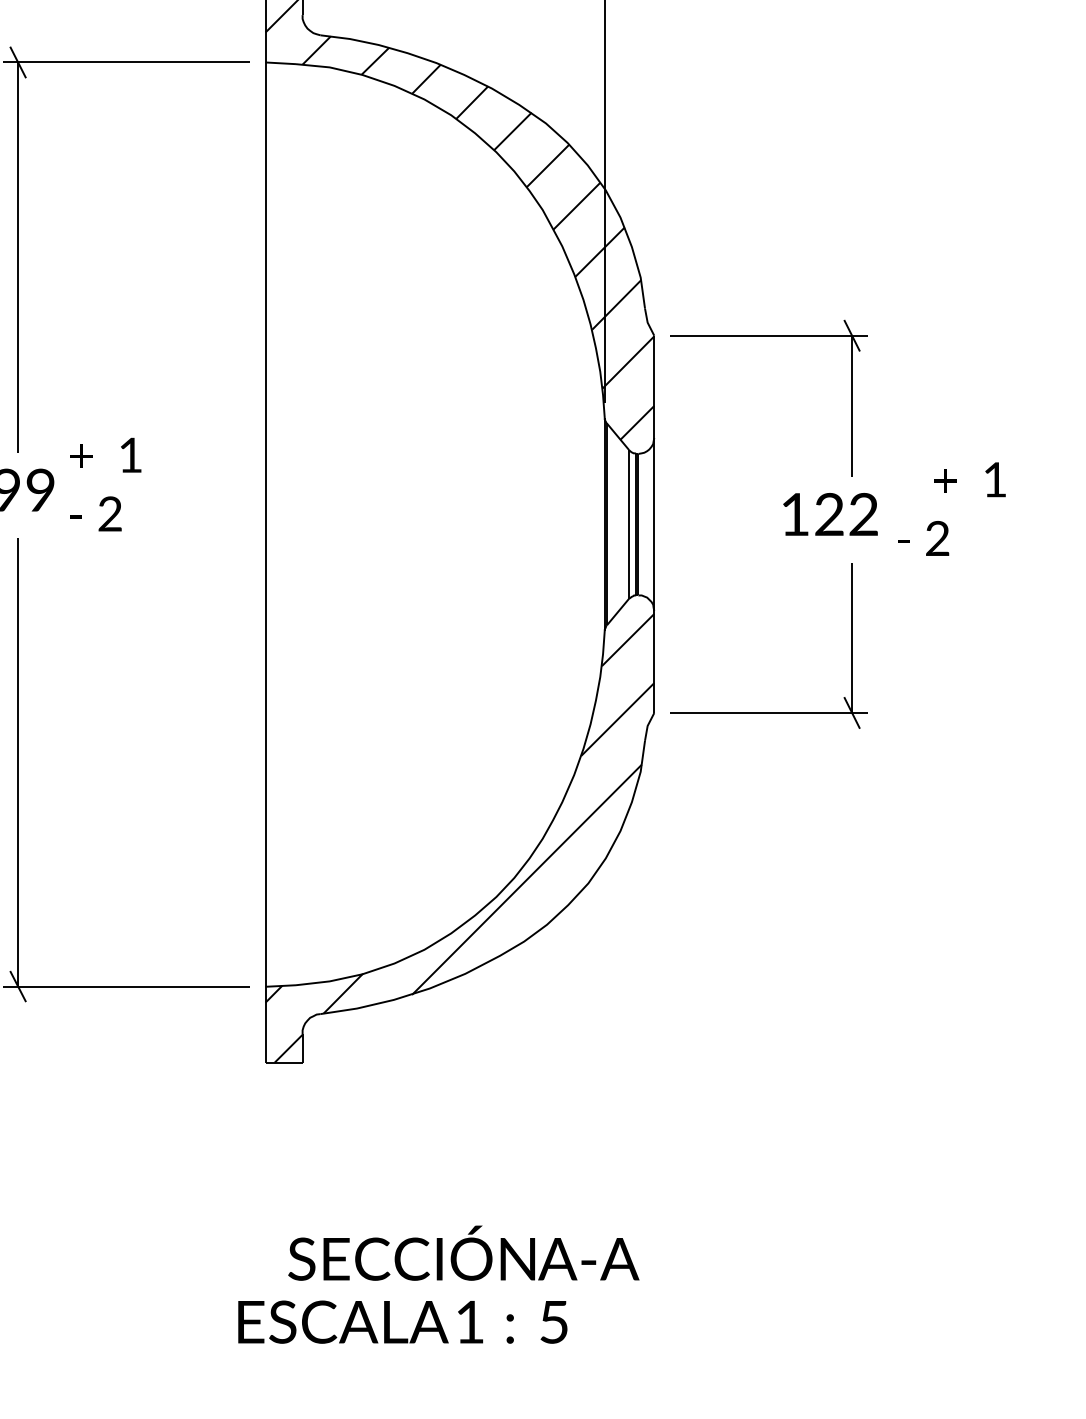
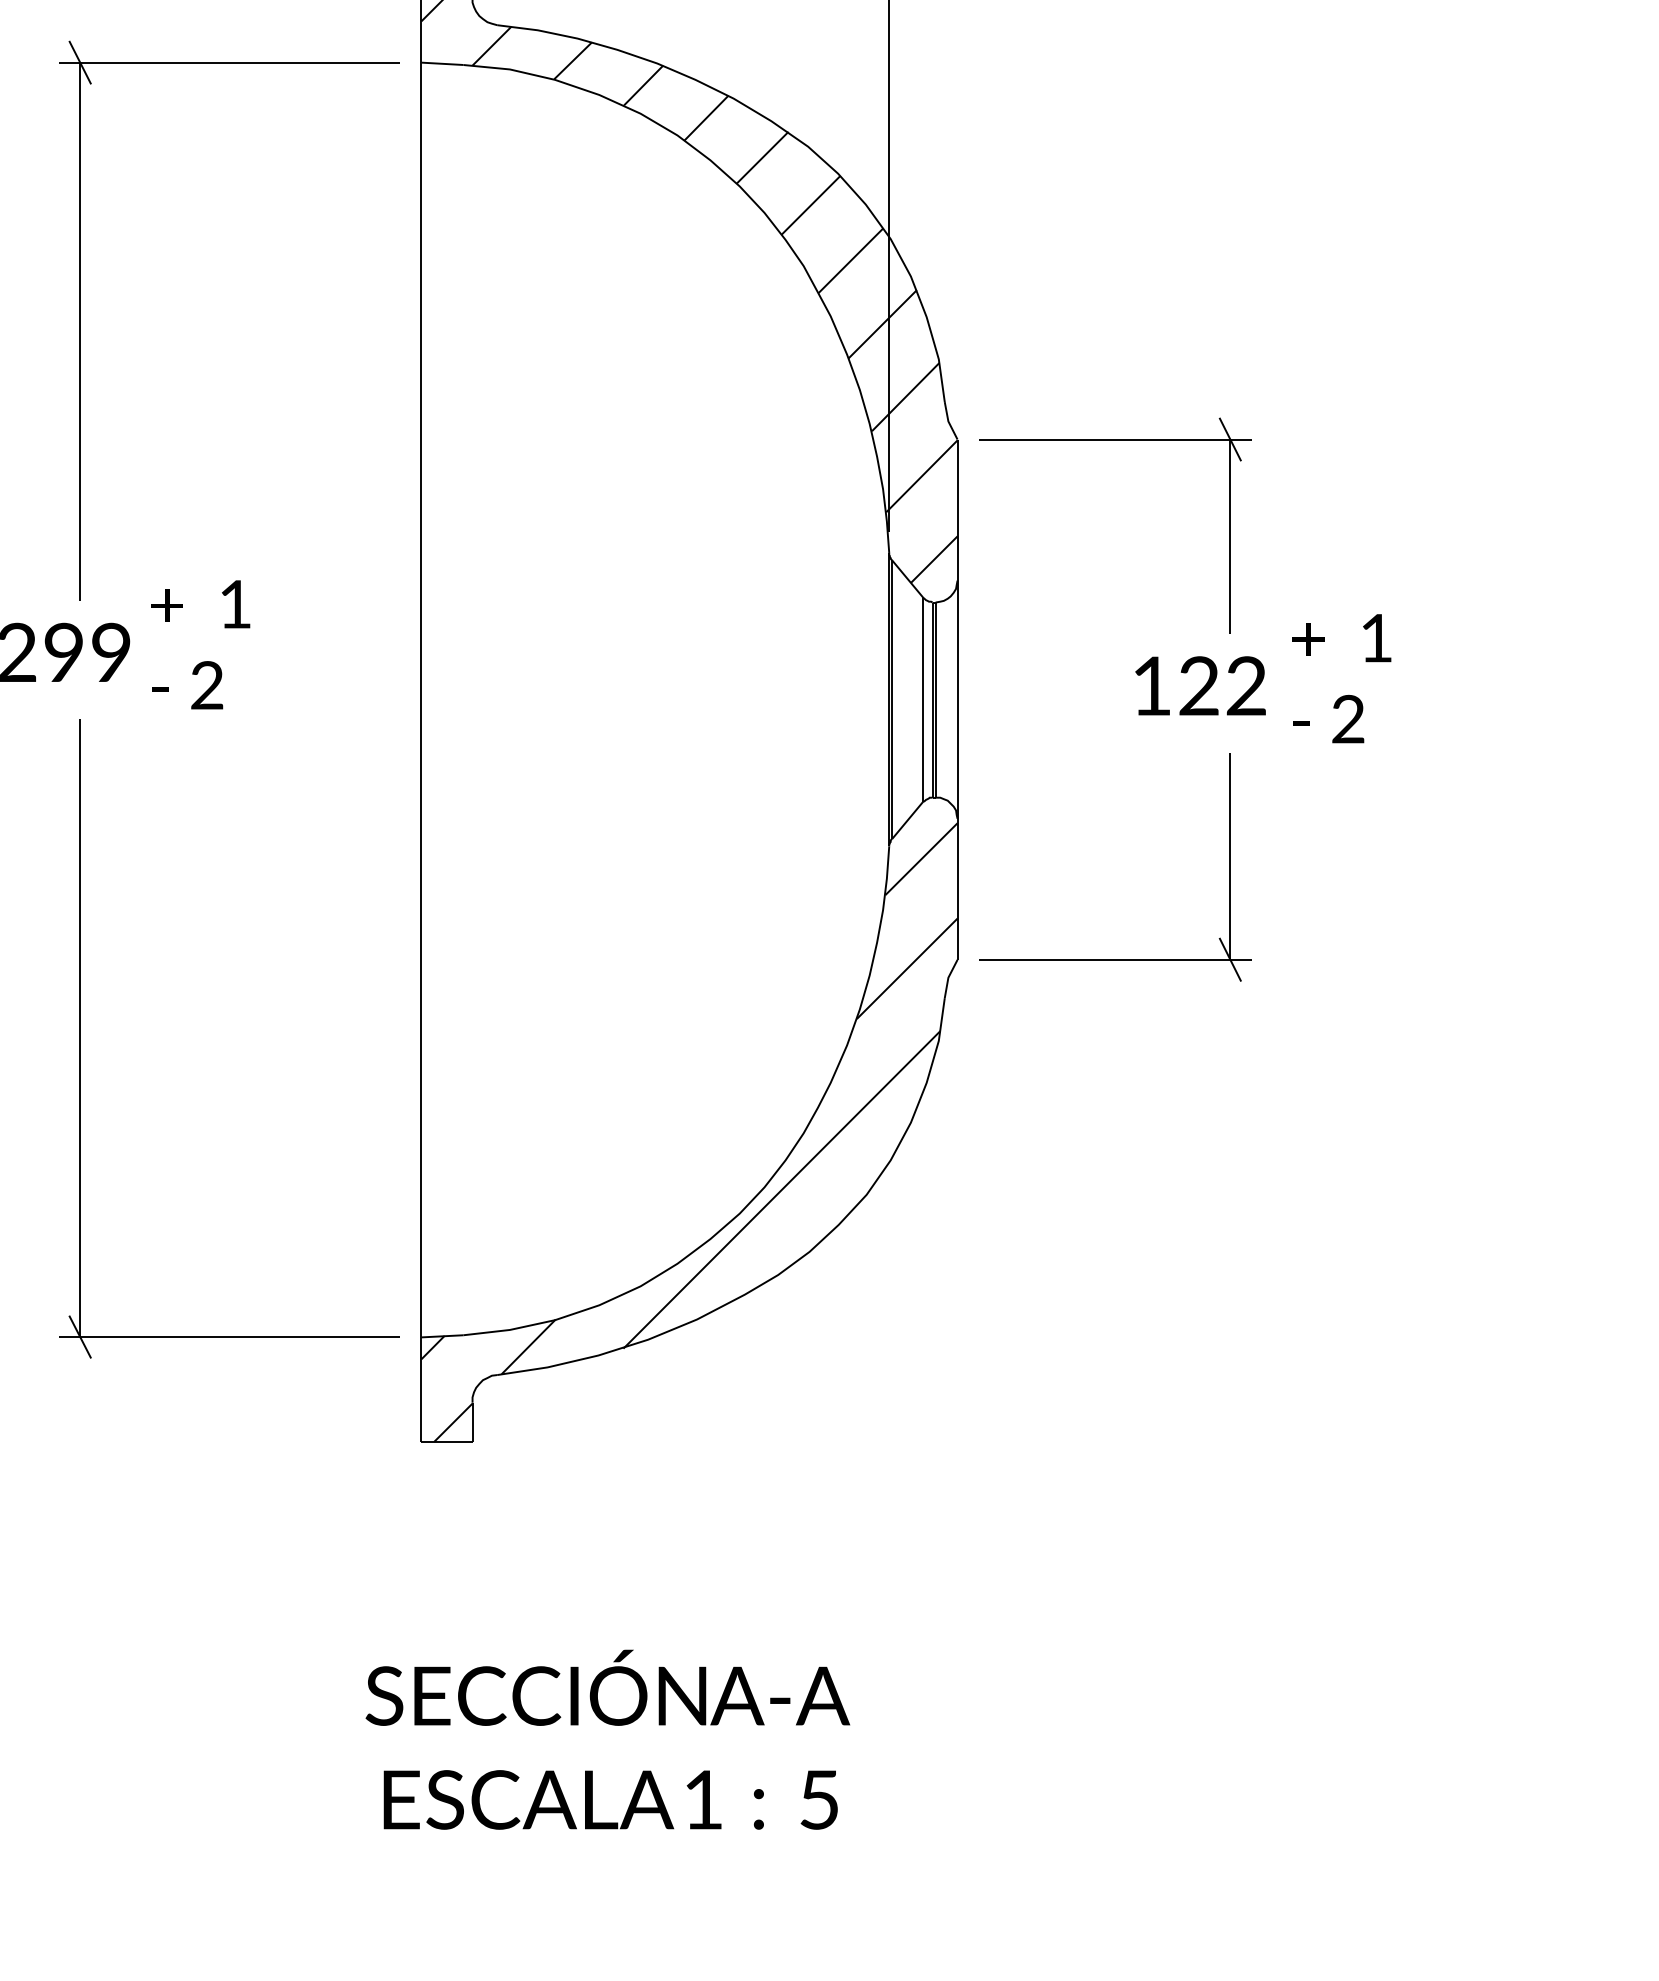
text: (969, 480) -> (1341, 638), moved
text: (463, 1252) -> (607, 1687), moved

